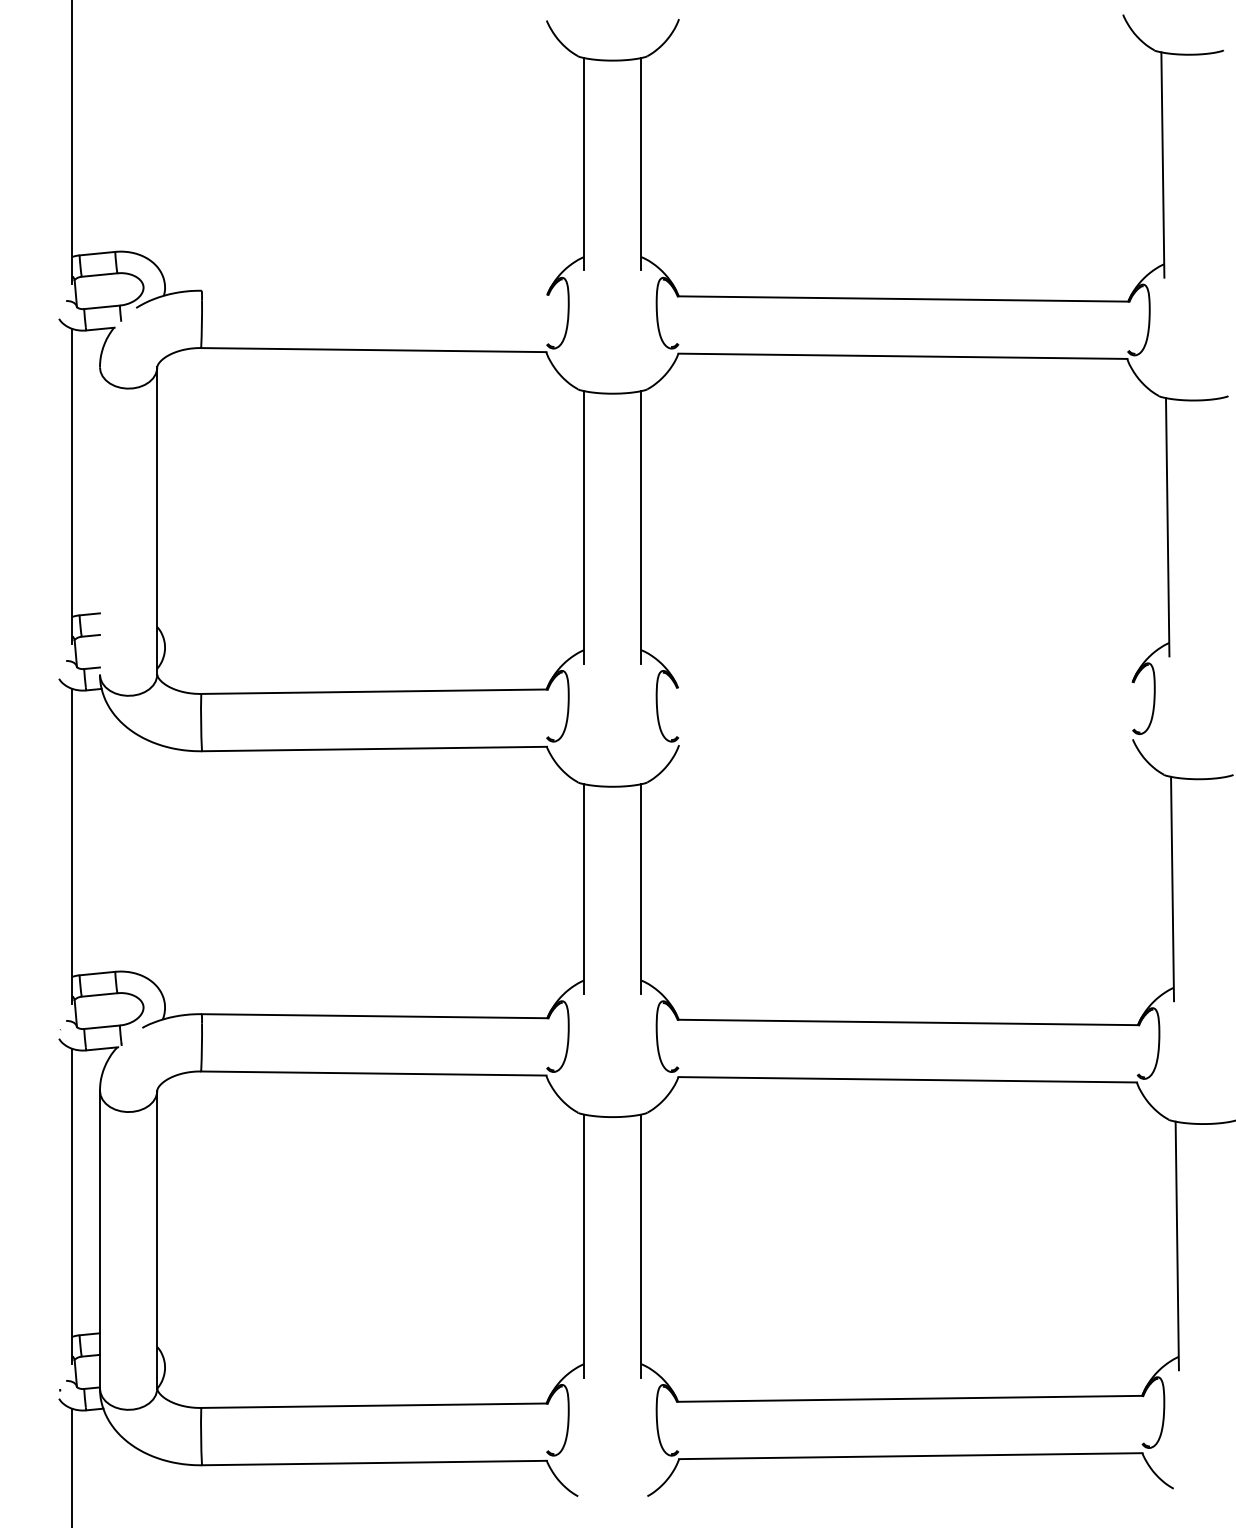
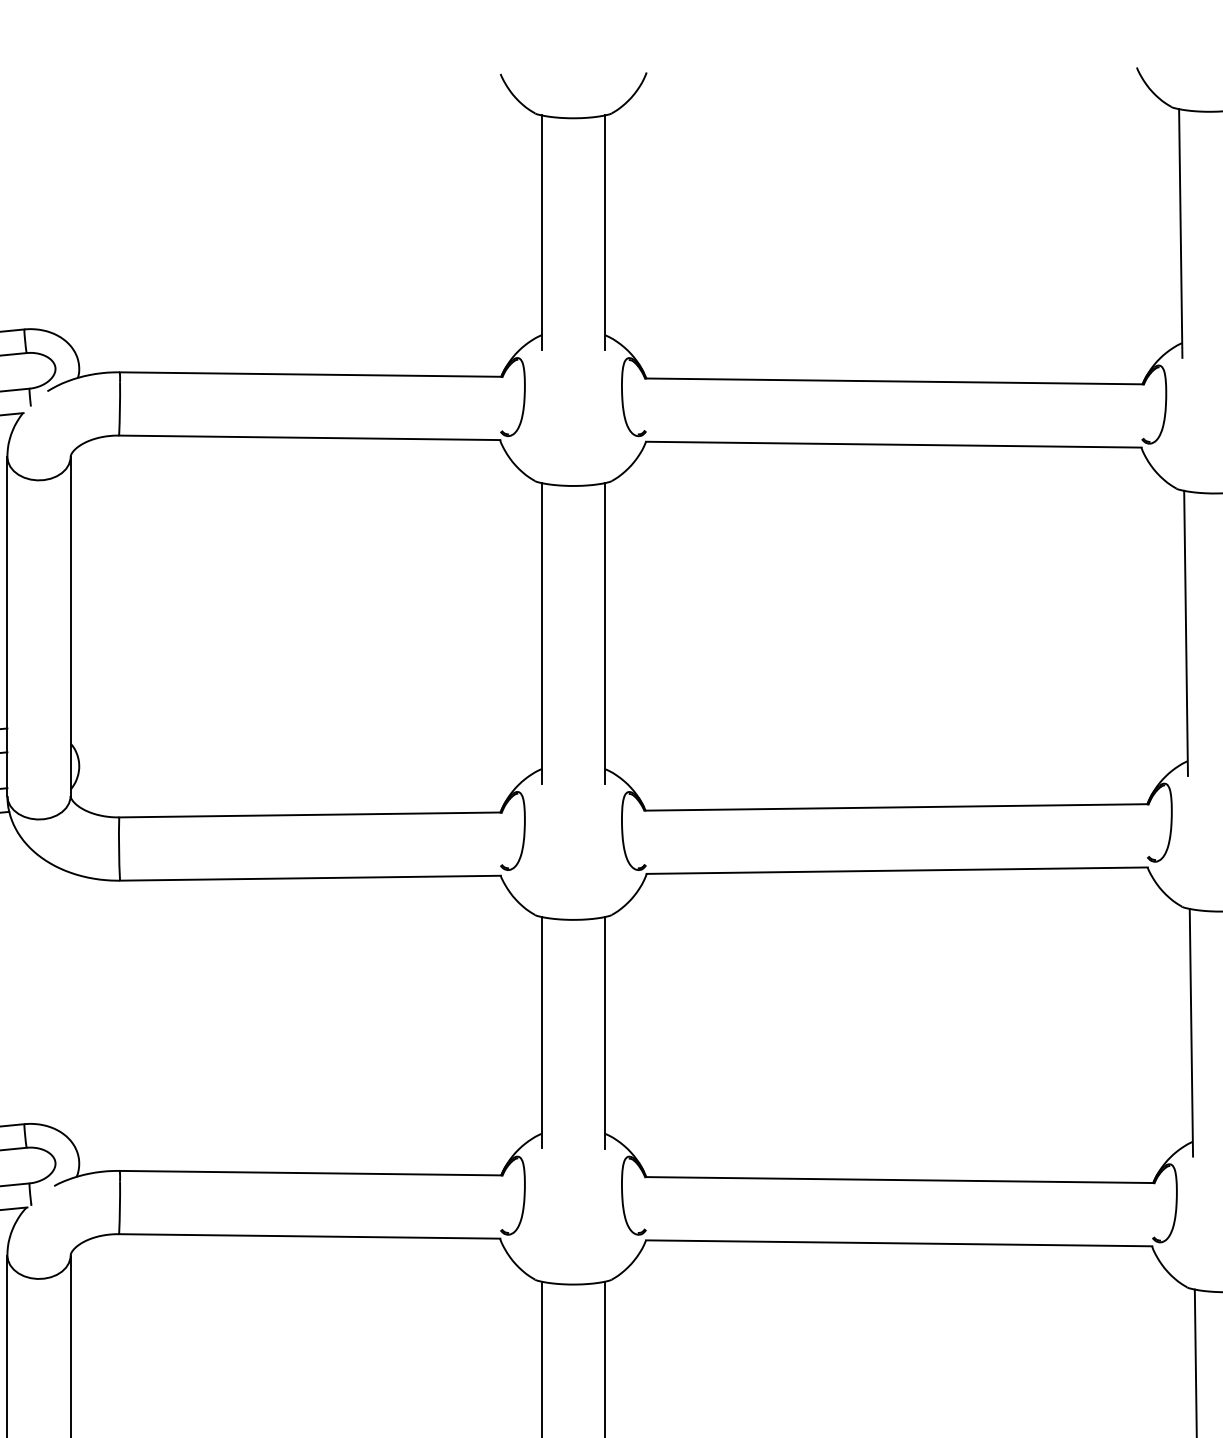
line: (374, 292) -> (310, 374), added
line: (99, 520) -> (6, 625), added
line: (905, 684) -> (896, 806), added
line: (906, 742) -> (897, 871), added

